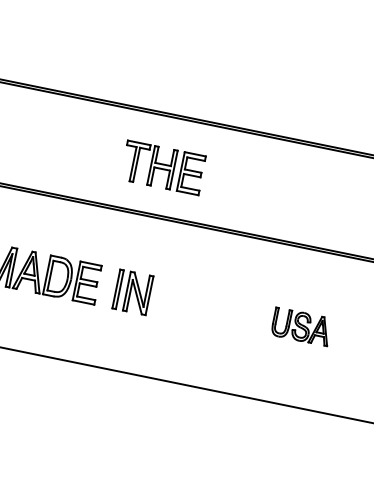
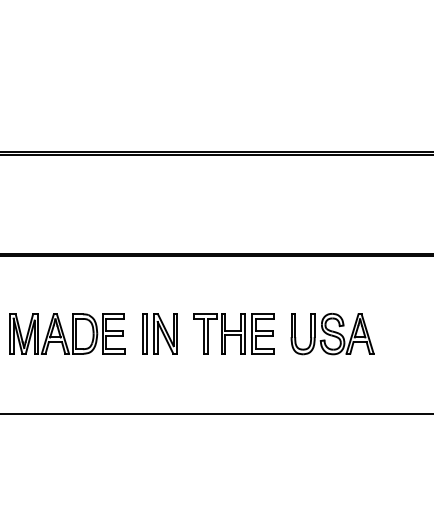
part: (162, 167) -> (233, 333), moved
part: (301, 327) -> (332, 334), size x1.43

